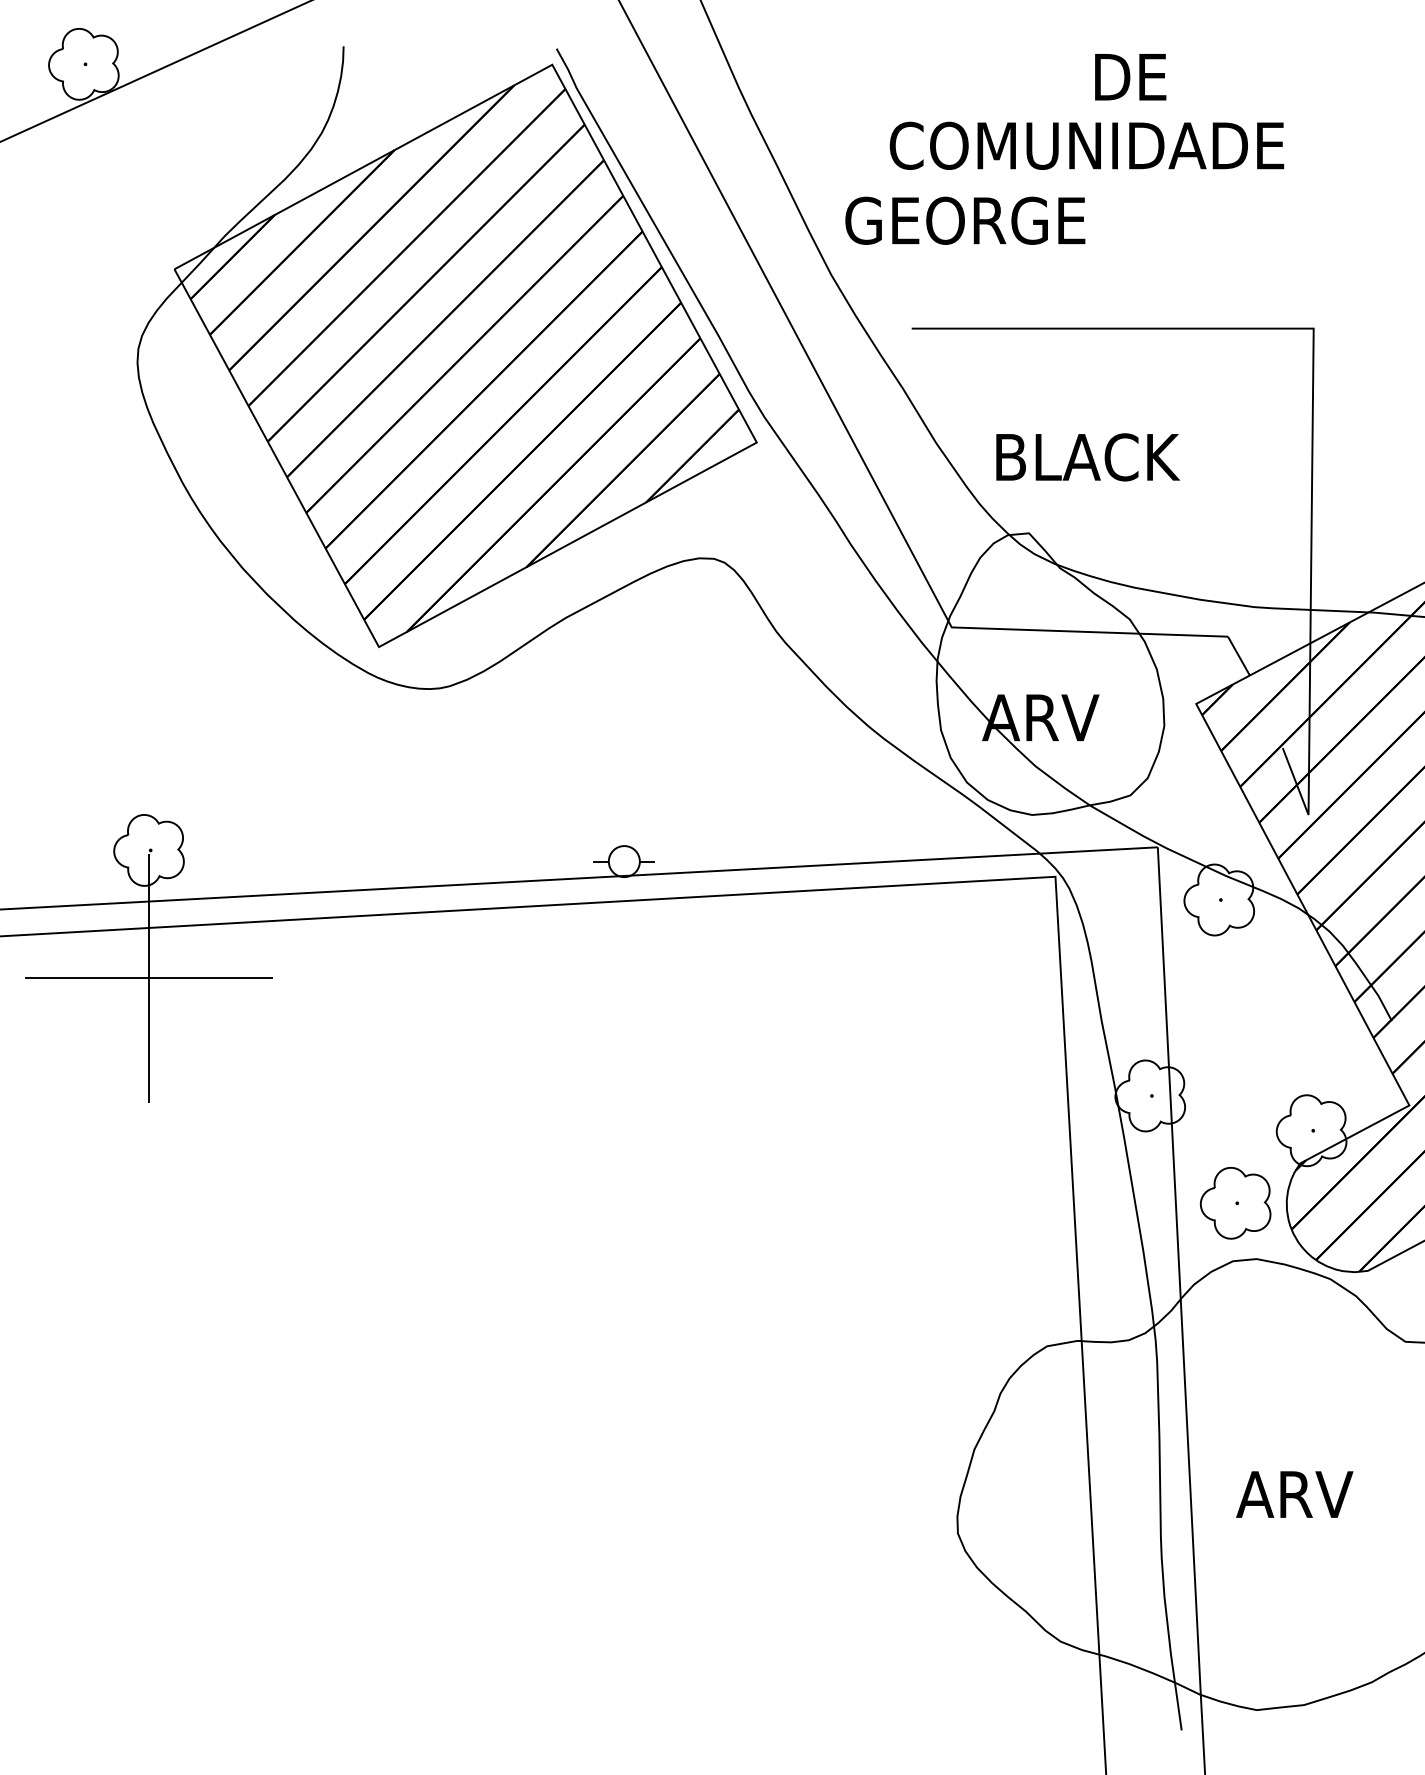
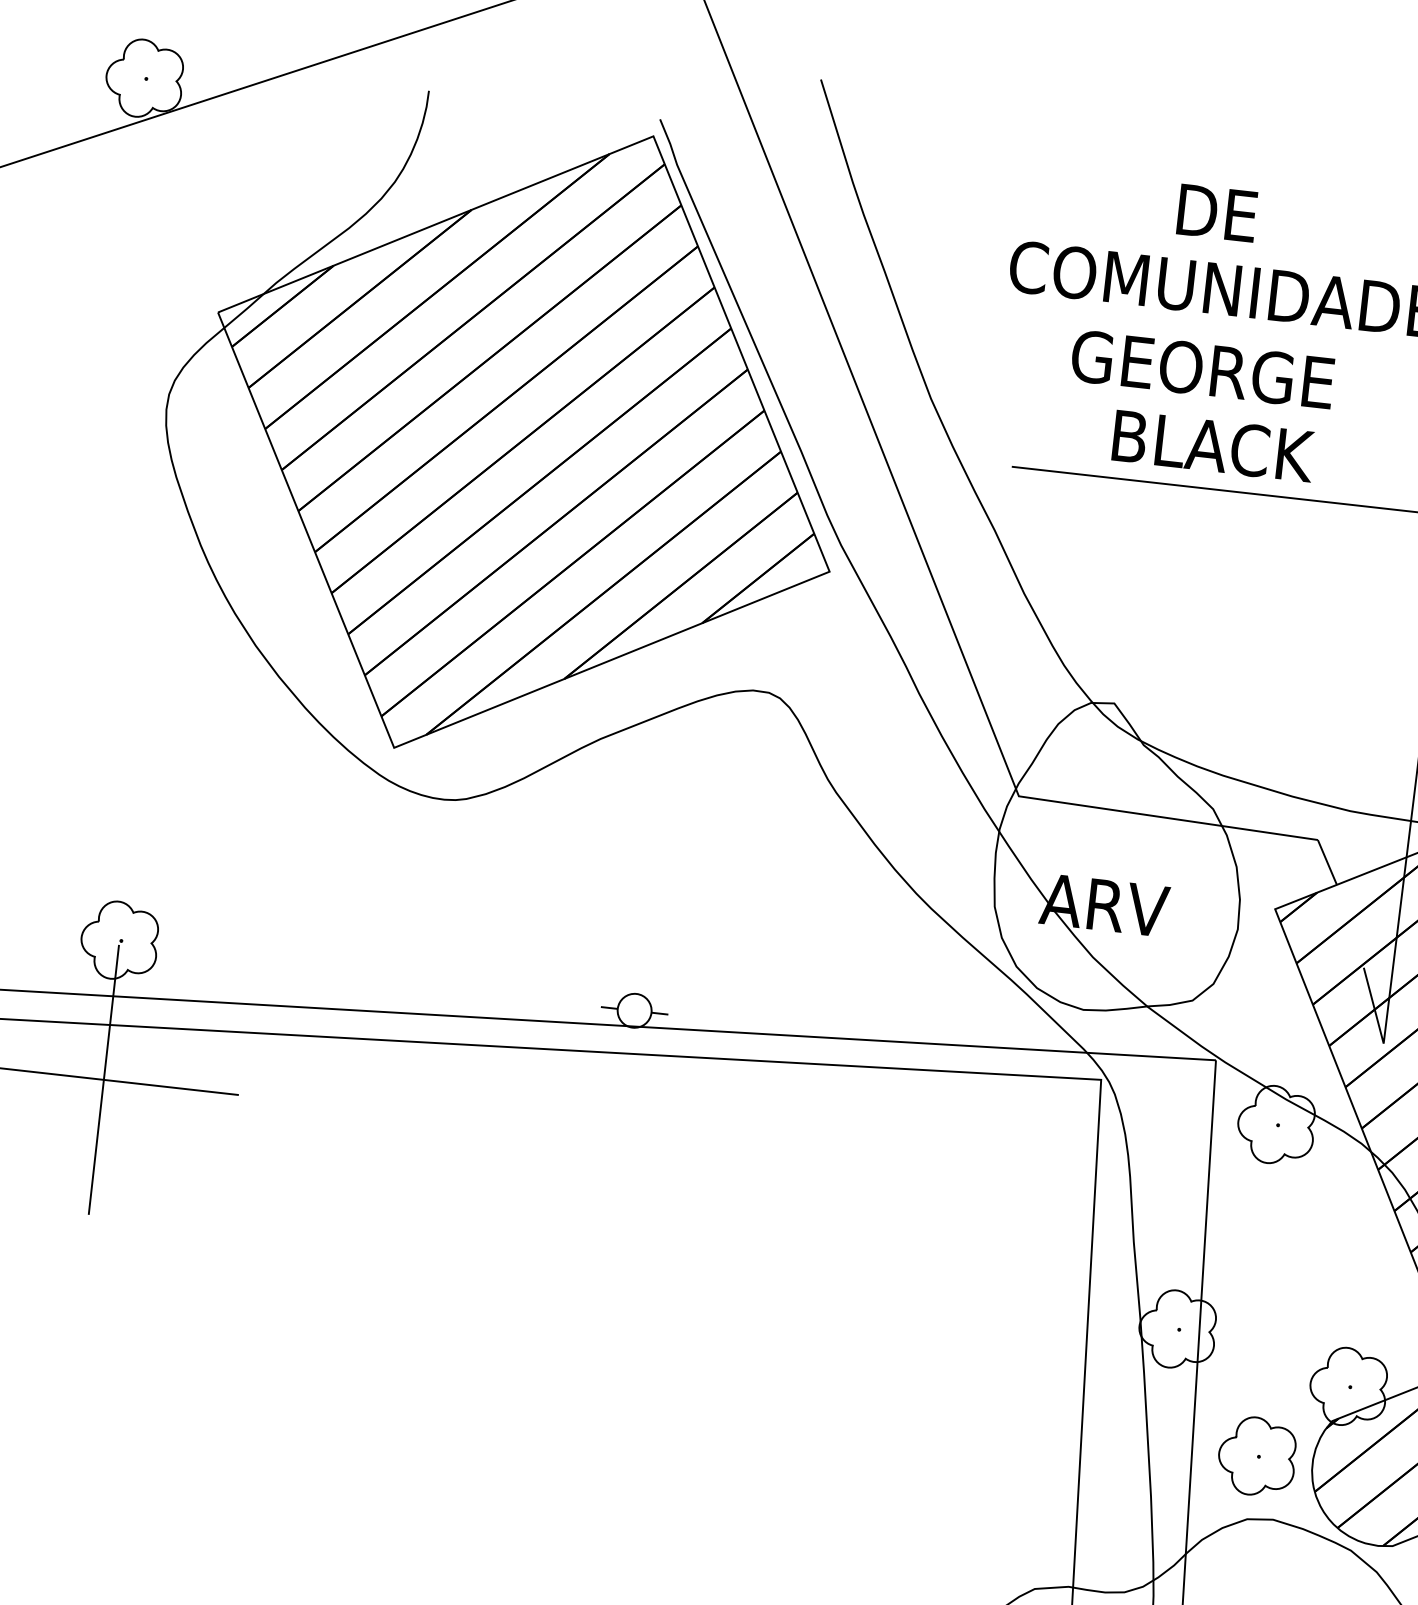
text: (1130, 77) -> (1217, 213), moved
text: (965, 220) -> (1202, 369), moved
text: (1088, 457) -> (1214, 446), moved

